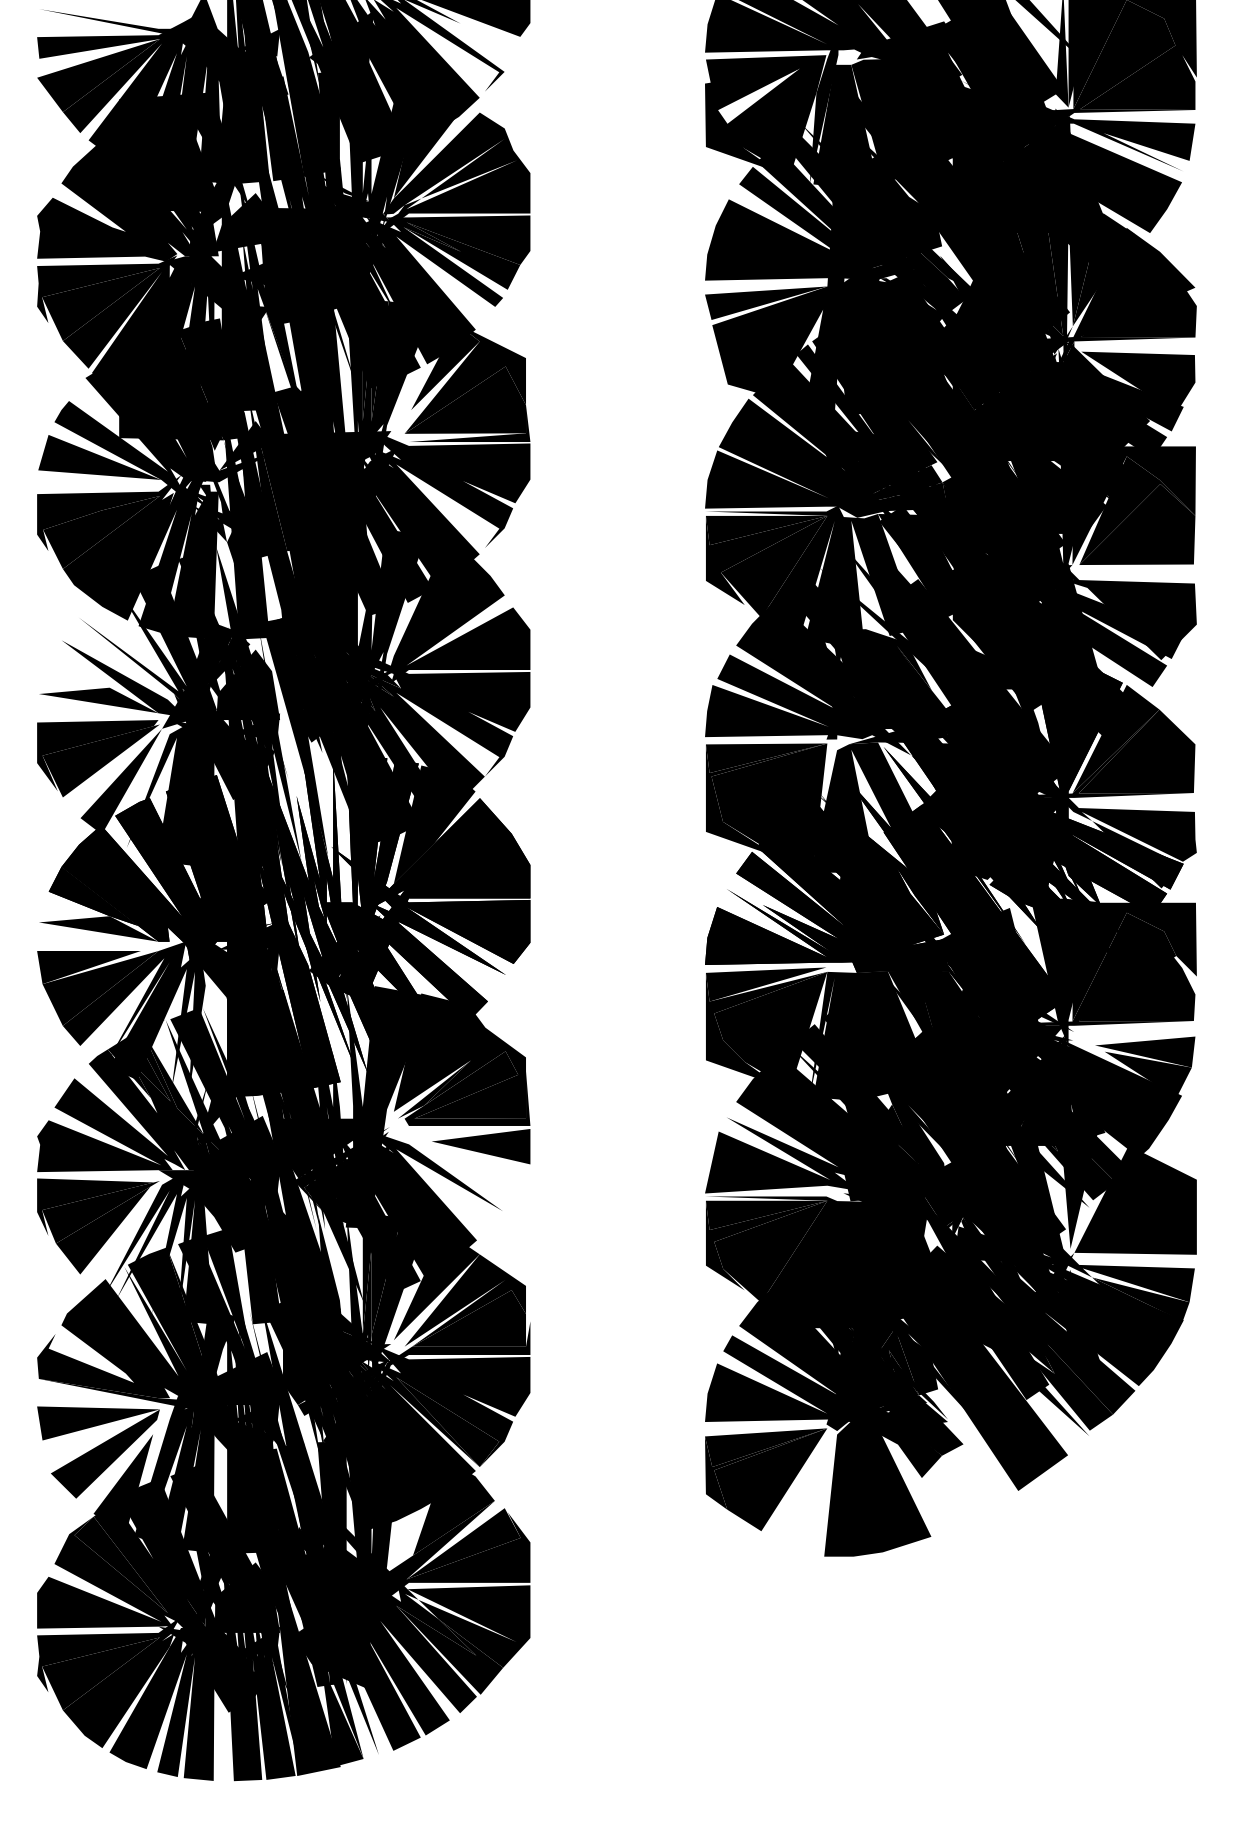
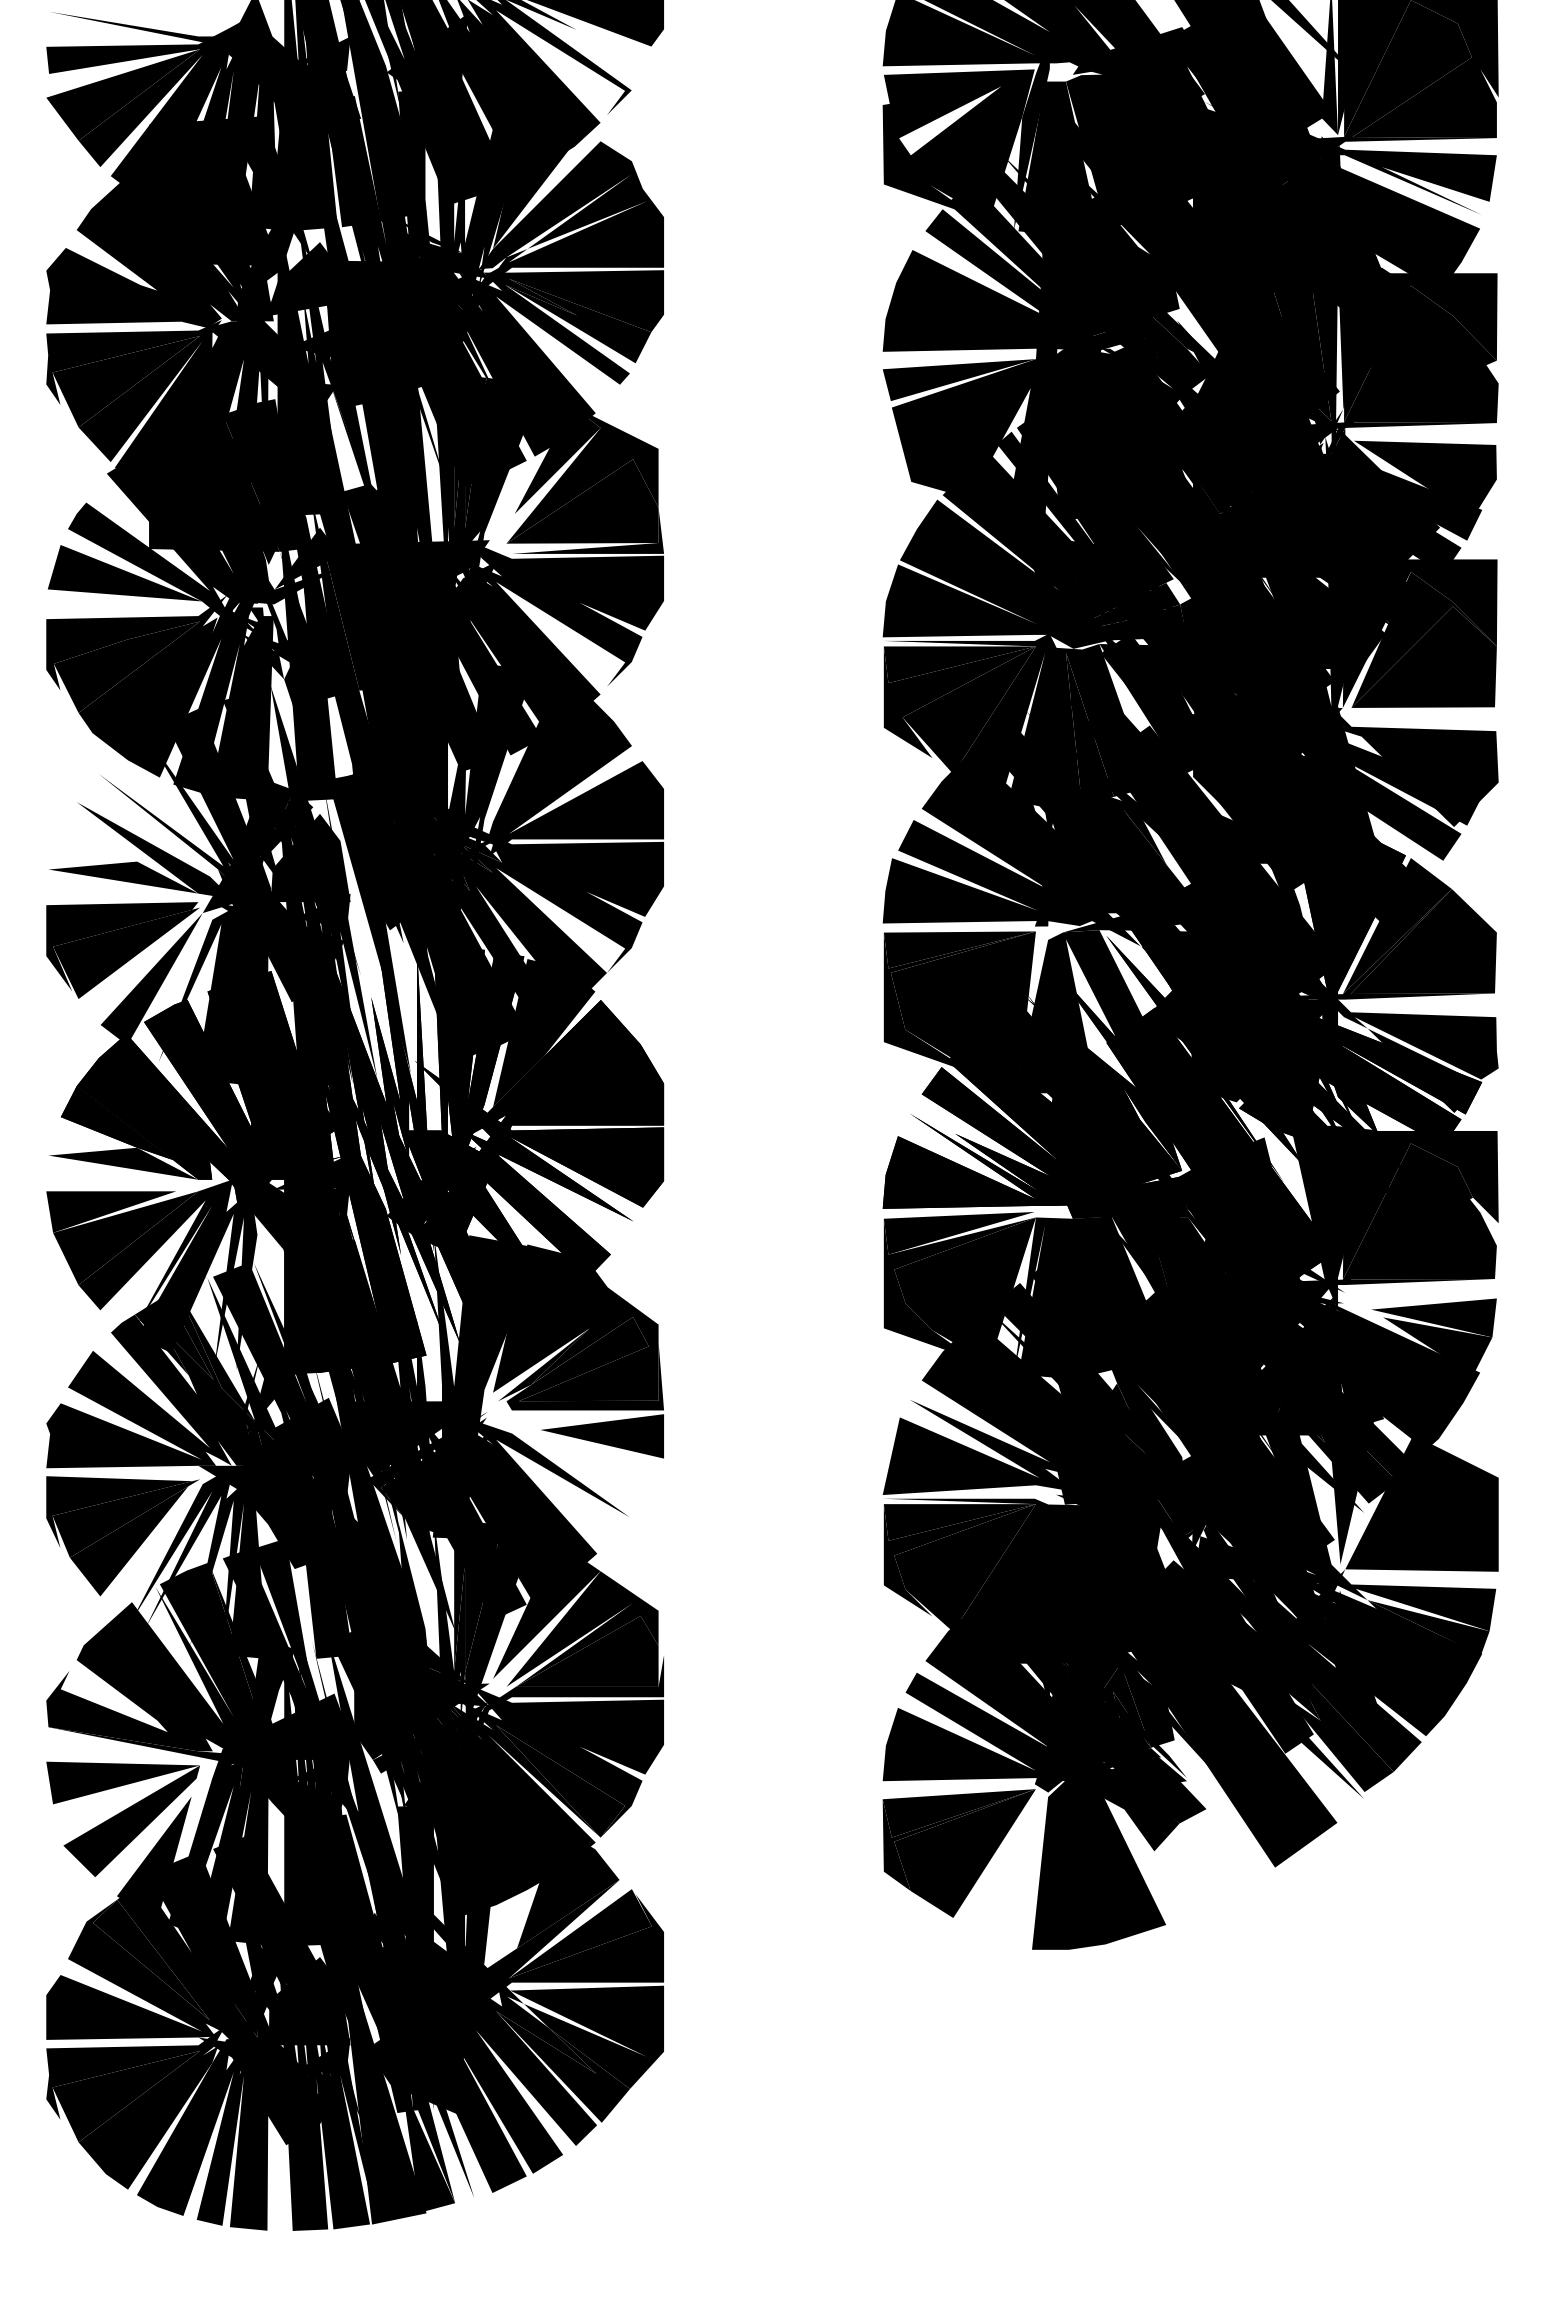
fill: (1134, 277) -> (1420, 347), added
fill: (870, 581) -> (1089, 728), added

